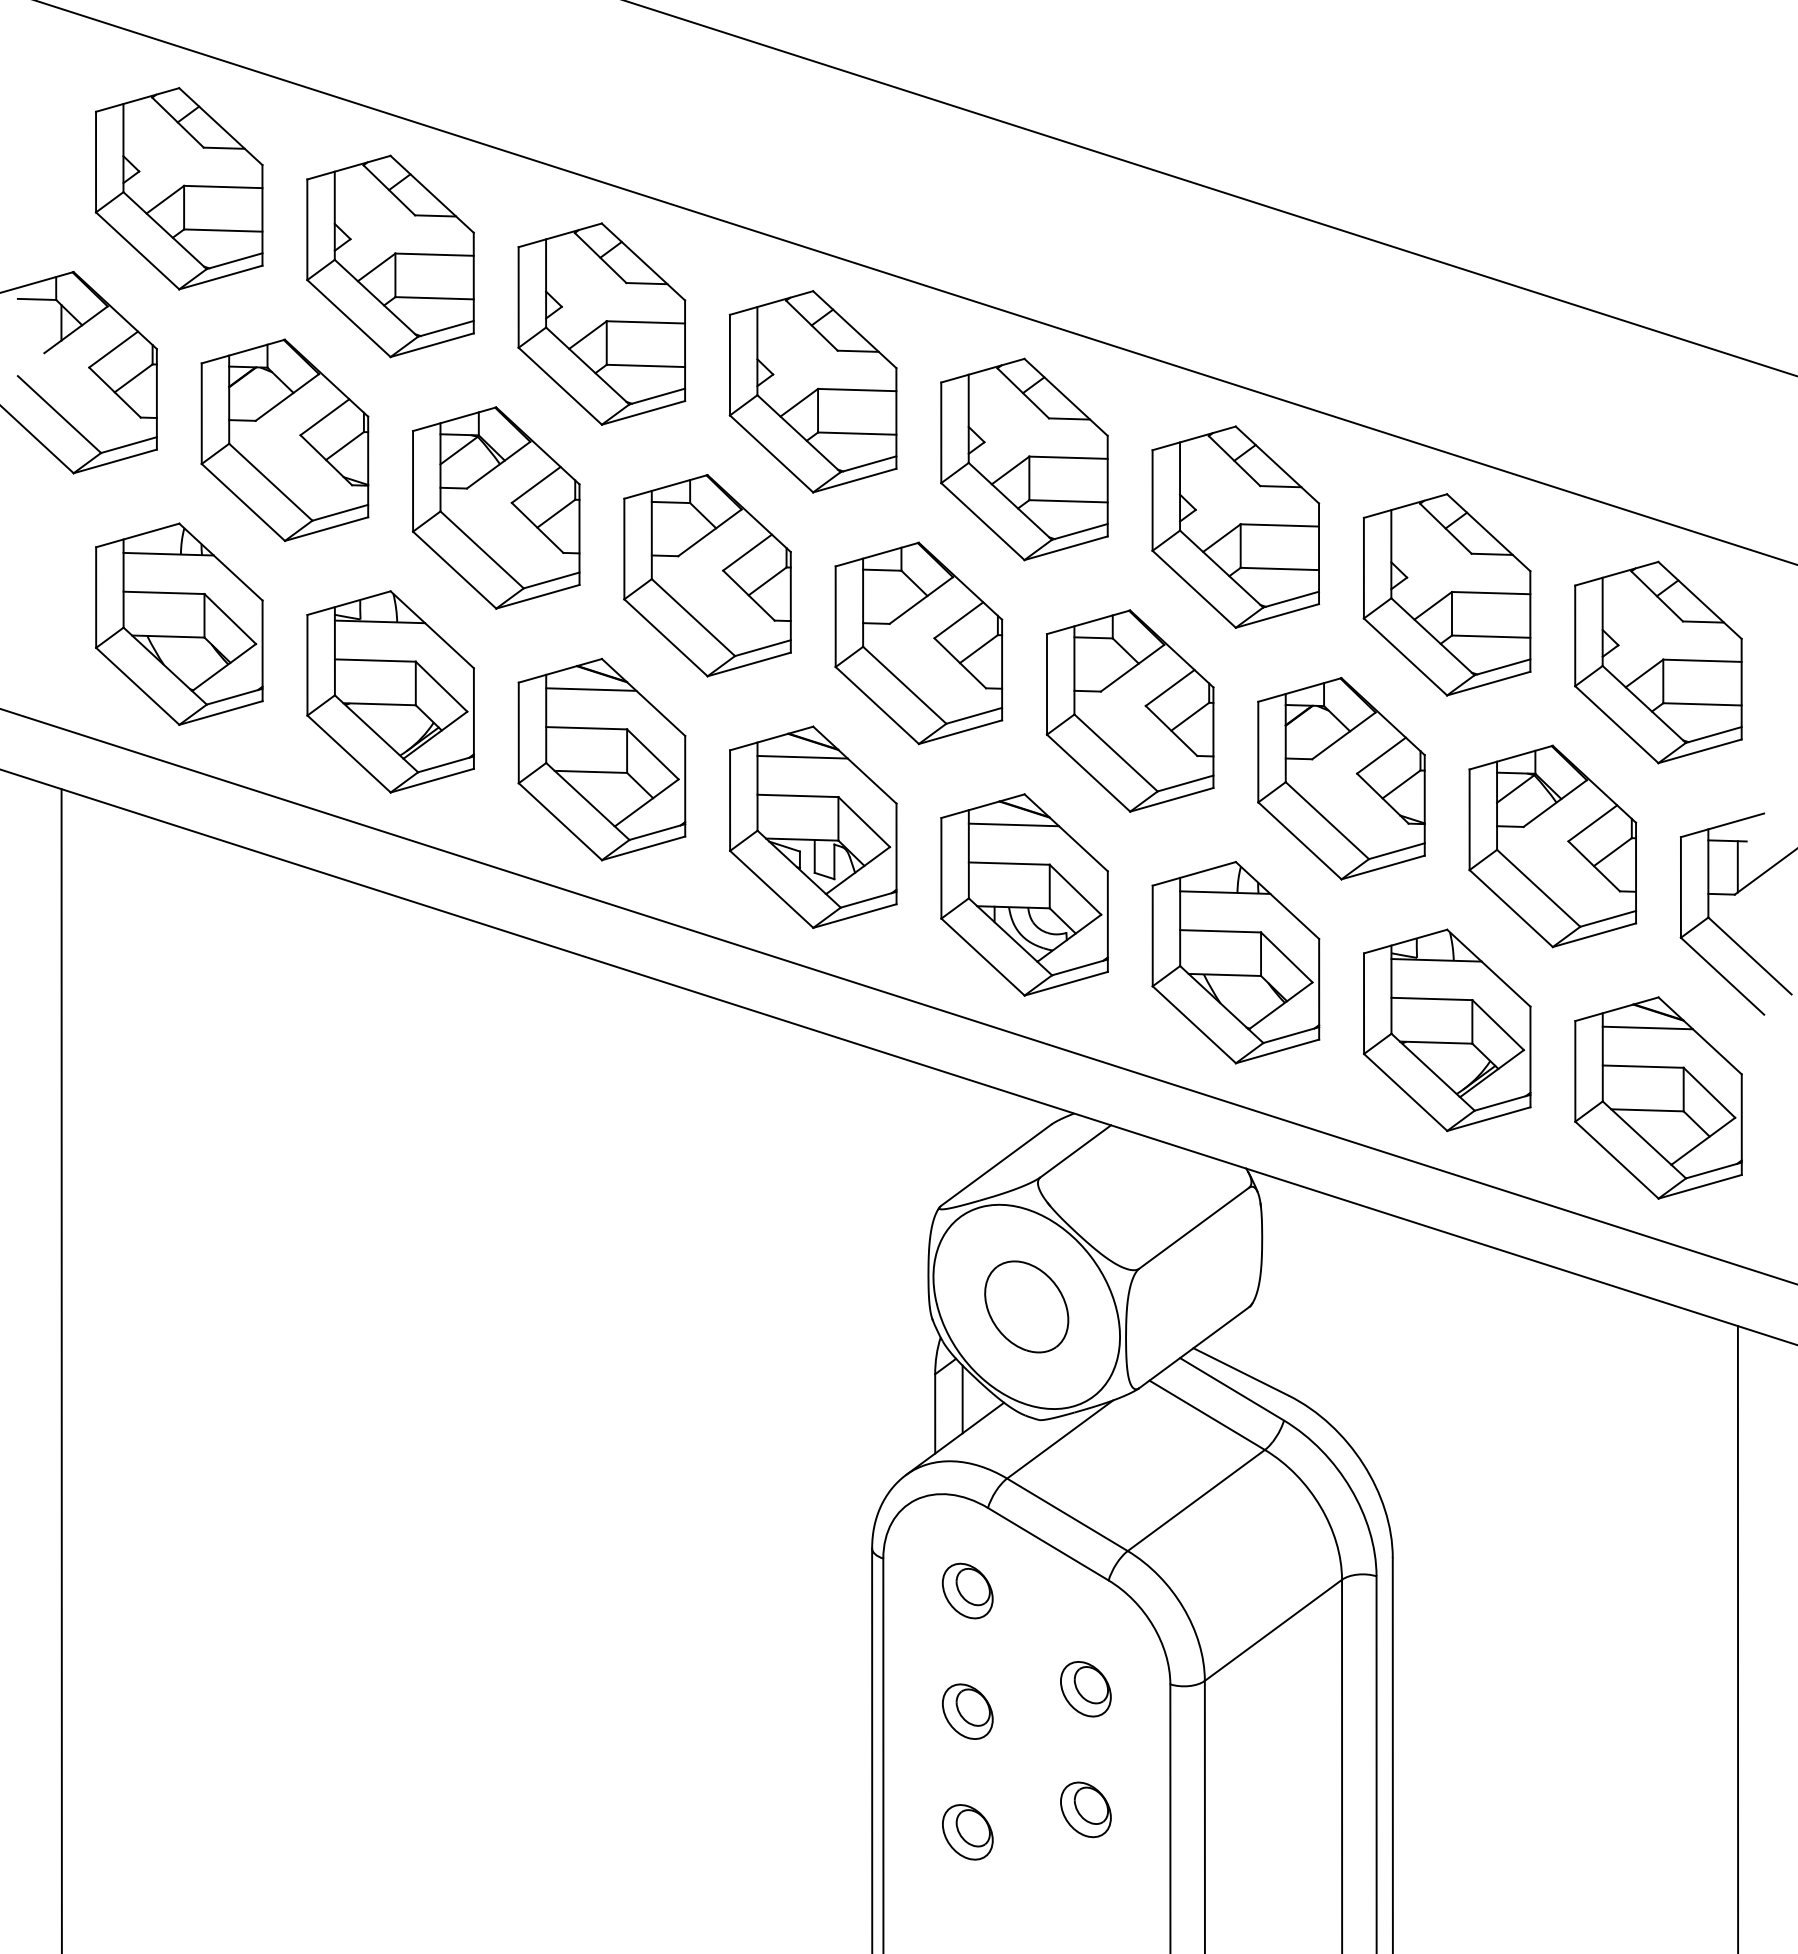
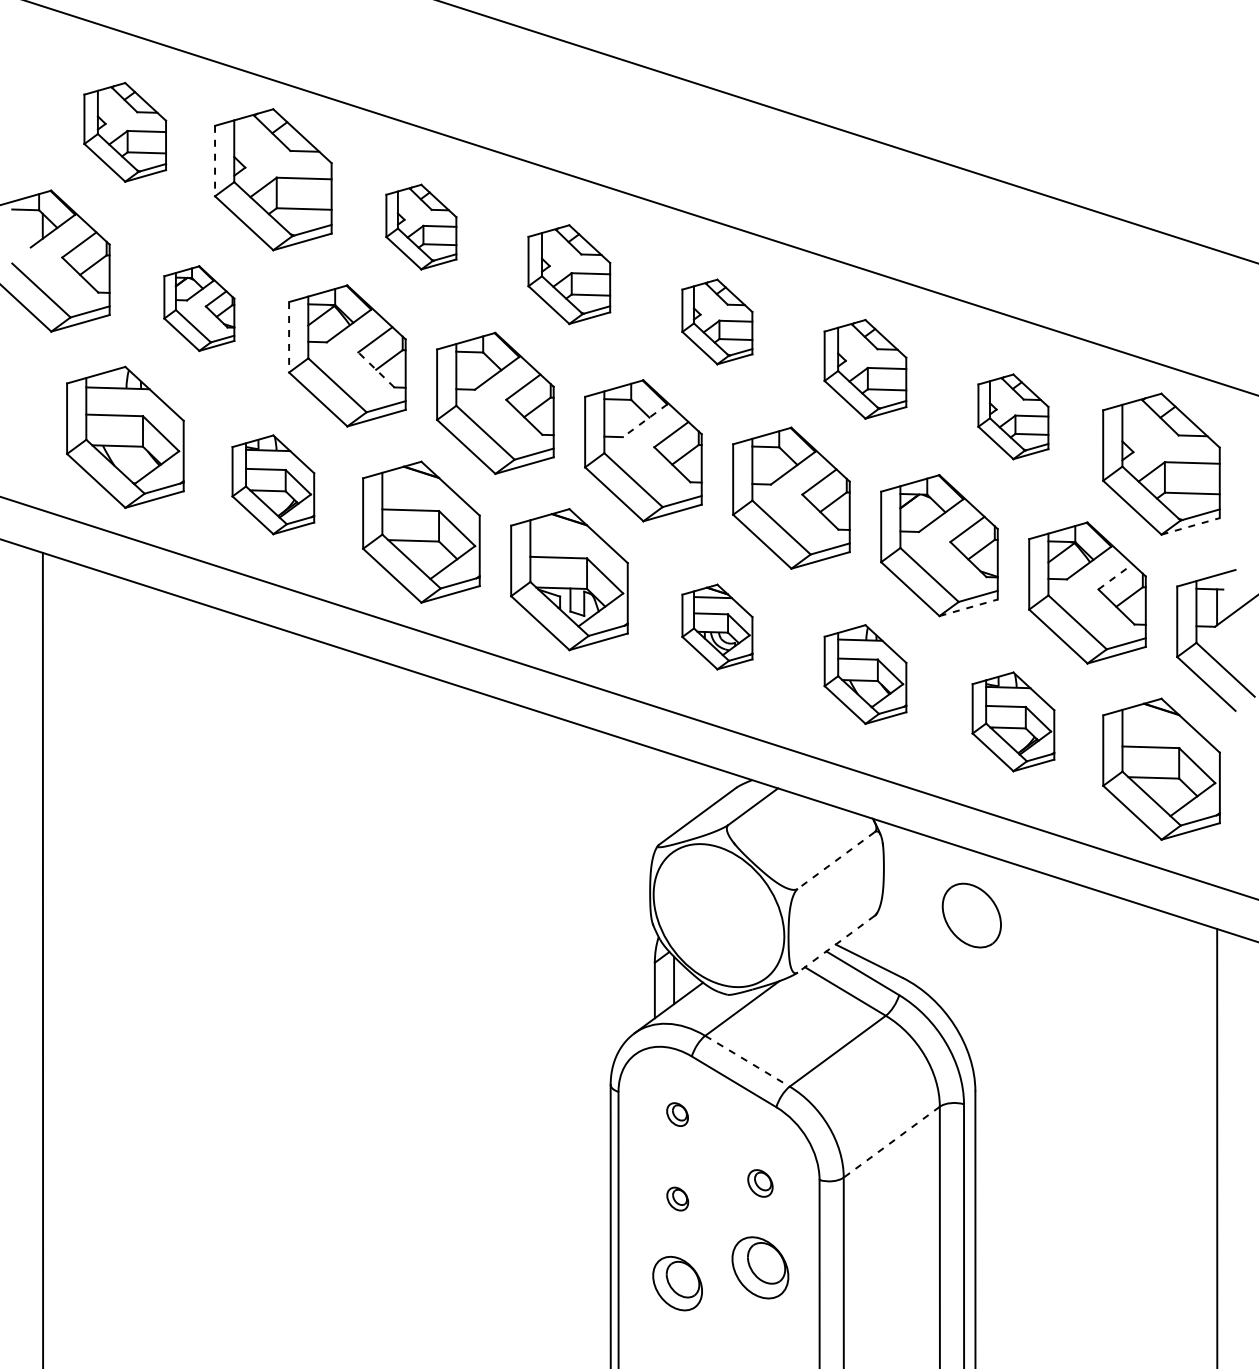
part: (178, 188) -> (124, 132), size x0.7
line: (307, 230) -> (215, 161), solid -> dashed
part: (601, 323) -> (421, 226), size x0.6
part: (812, 391) -> (568, 274), size x0.7
part: (284, 440) -> (199, 308), size x0.6
part: (1024, 459) -> (717, 321), size x0.6
line: (413, 481) -> (289, 337), solid -> dashed
part: (1235, 526) -> (865, 368), size x0.7
line: (537, 527) -> (376, 369), solid -> dashed
part: (1446, 594) -> (1013, 416), size x0.6
line: (920, 600) -> (644, 420), solid -> dashed
line: (591, 689) -> (414, 483), removed
part: (390, 691) -> (273, 484), size x0.7
line: (1700, 751) -> (1190, 526), solid -> dashed
line: (802, 756) -> (561, 530), removed
line: (1593, 823) -> (1115, 576), solid -> dashed
line: (1383, 867) -> (968, 607), solid -> dashed
part: (1024, 894) -> (717, 626), size x0.6
part: (1235, 962) -> (865, 674), size x0.7
line: (1647, 1027) -> (1153, 719), removed
part: (1446, 1030) -> (1013, 721), size x0.7
line: (1193, 1228) -> (835, 860), solid -> dashed
part: (1026, 1306) -> (971, 915), moved
line: (1193, 1348) -> (835, 944), solid -> dashed
line: (1067, 1515) -> (747, 1061), solid -> dashed
part: (967, 1590) -> (677, 1114), size x0.6
line: (1273, 1630) -> (891, 1142), solid -> dashed
part: (1085, 1689) -> (760, 1183), size x0.7
part: (967, 1711) -> (677, 1199), size x0.6
part: (1085, 1809) -> (760, 1267), size x1.6
part: (967, 1832) -> (677, 1283), size x1.4

